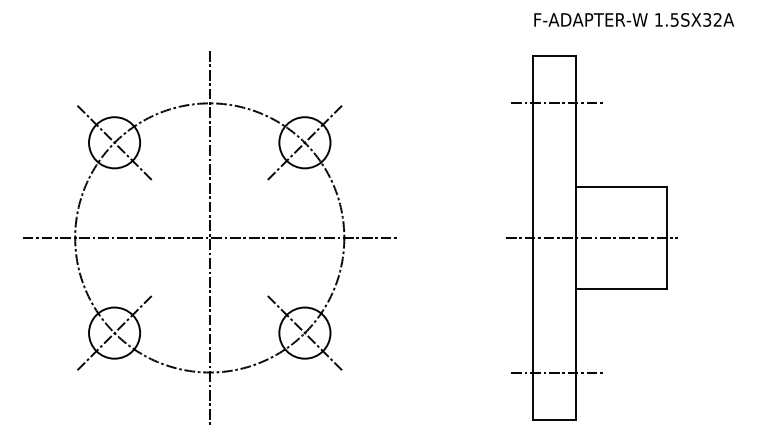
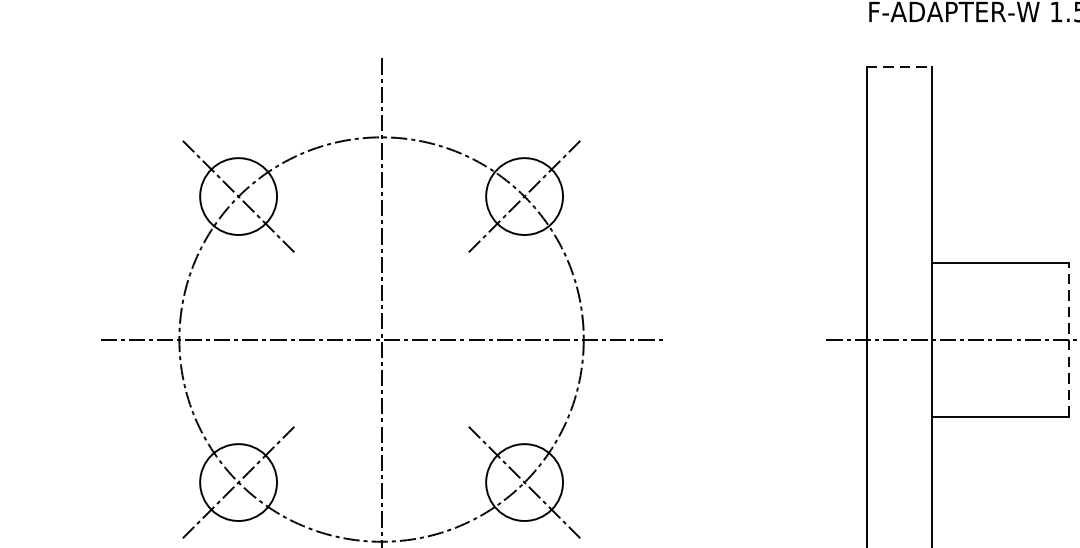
line: (554, 56) -> (899, 66), solid -> dashed
line: (556, 103) -> (902, 137), removed
line: (667, 237) -> (1069, 338), solid -> dashed
line: (556, 372) -> (902, 541), removed

